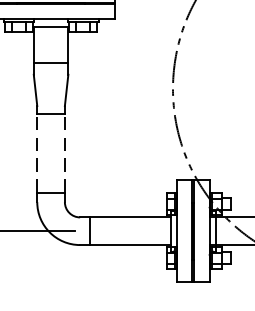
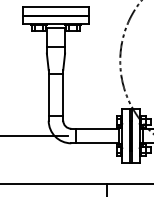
line: (36, 152) -> (48, 94), dashed -> solid
line: (65, 152) -> (63, 94), dashed -> solid

